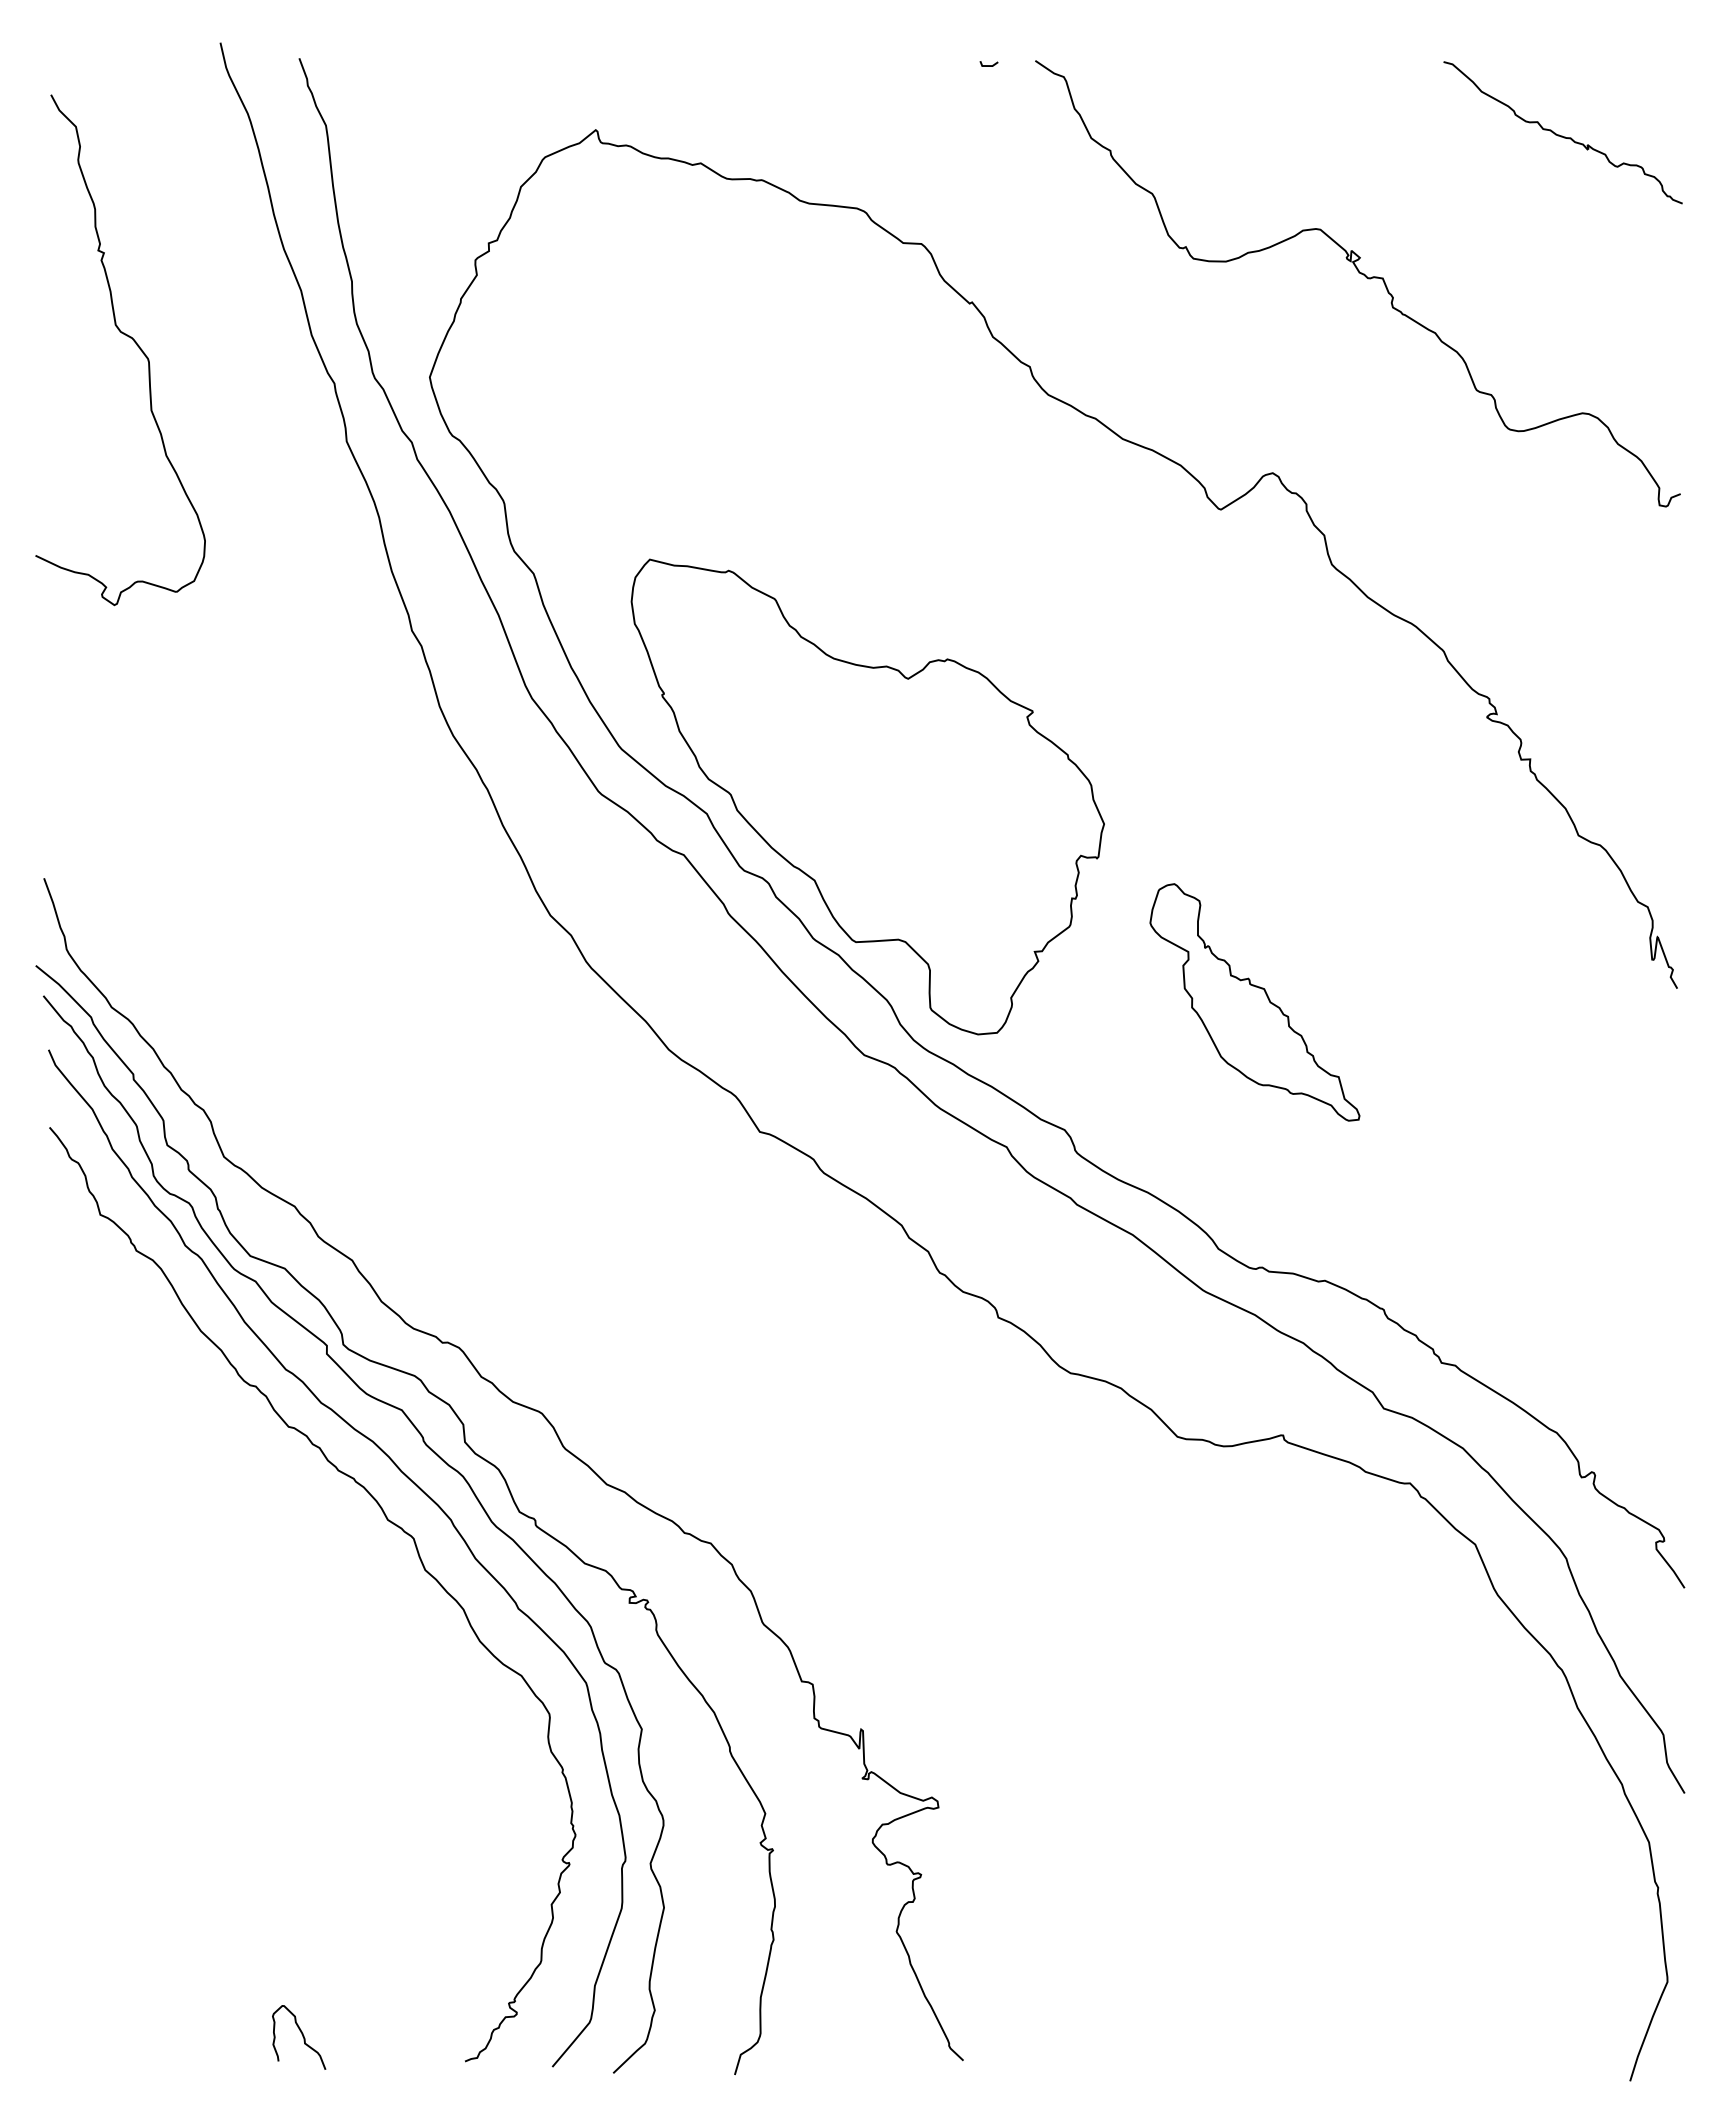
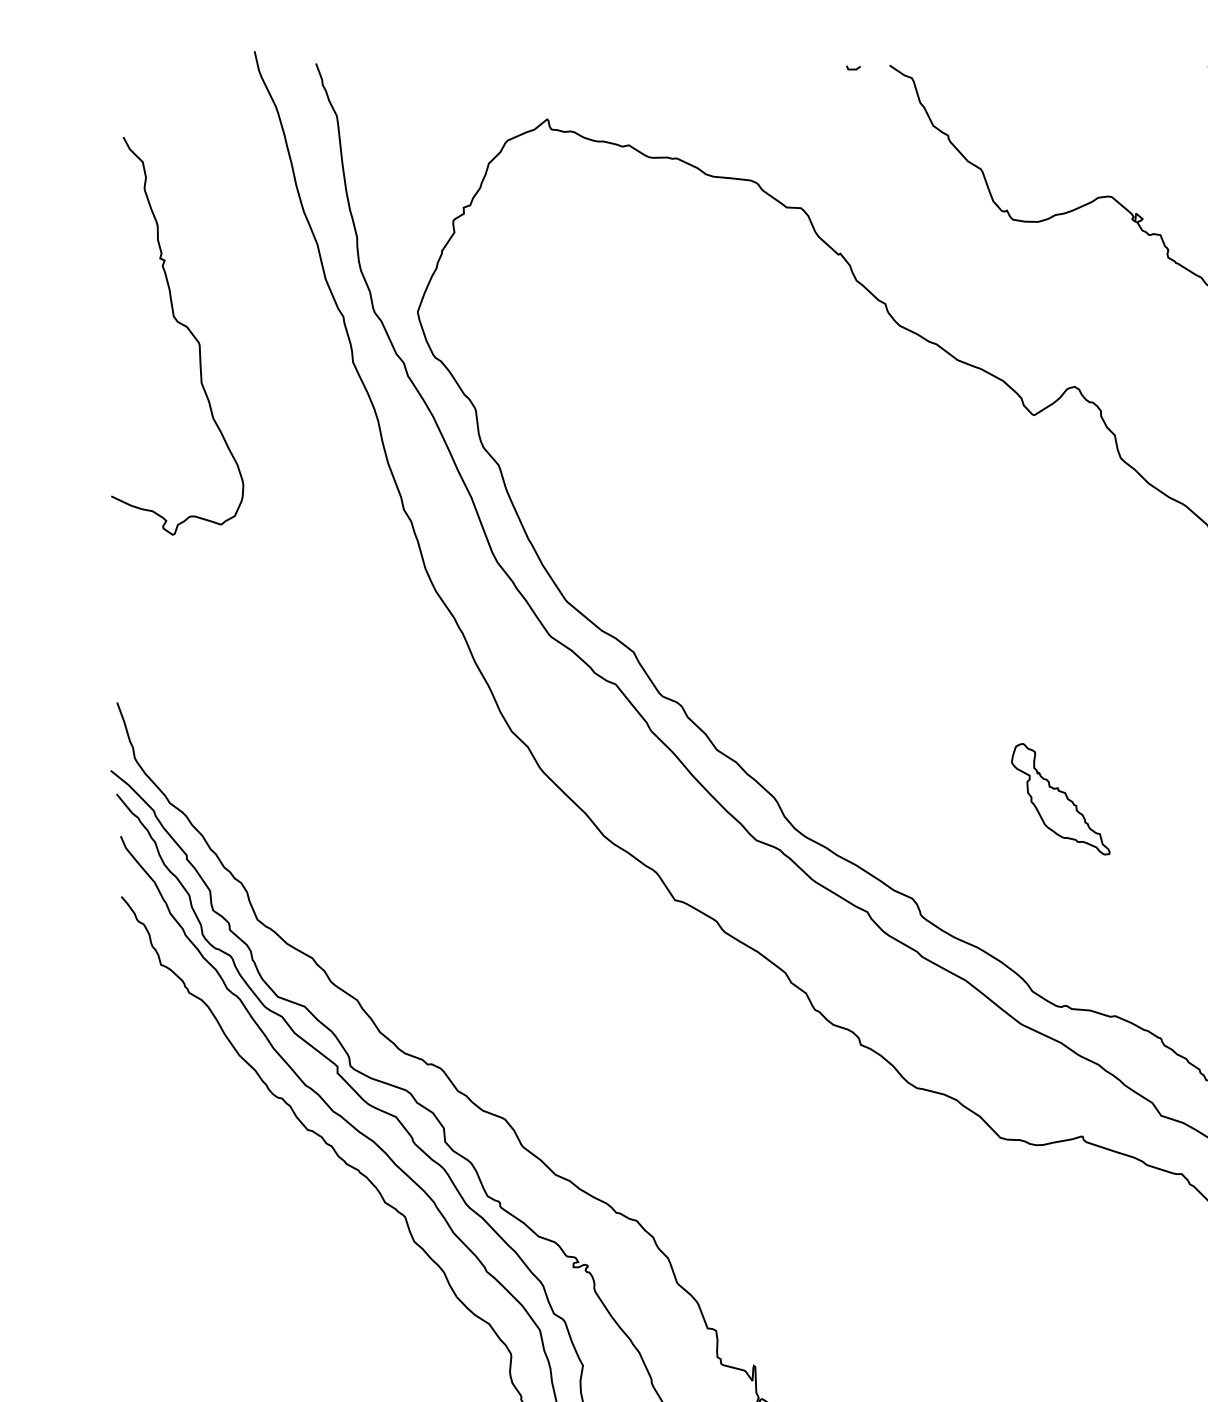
curve: (126, 336) -> (182, 325), moved
part: (867, 796) -> (758, 638), removed
part: (1254, 1002) -> (1060, 799), size x0.6

